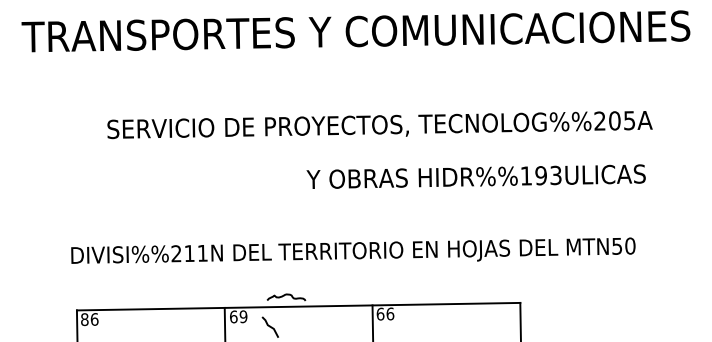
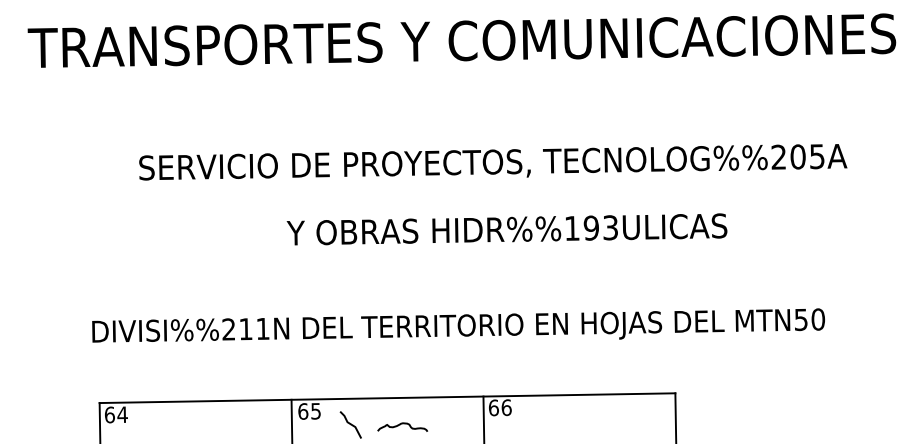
text: (475, 176) -> (506, 229), moved
curve: (286, 295) -> (402, 424), moved
text: (243, 316) -> (315, 410), 69 -> 65
text: (89, 319) -> (116, 414), 86 -> 64

